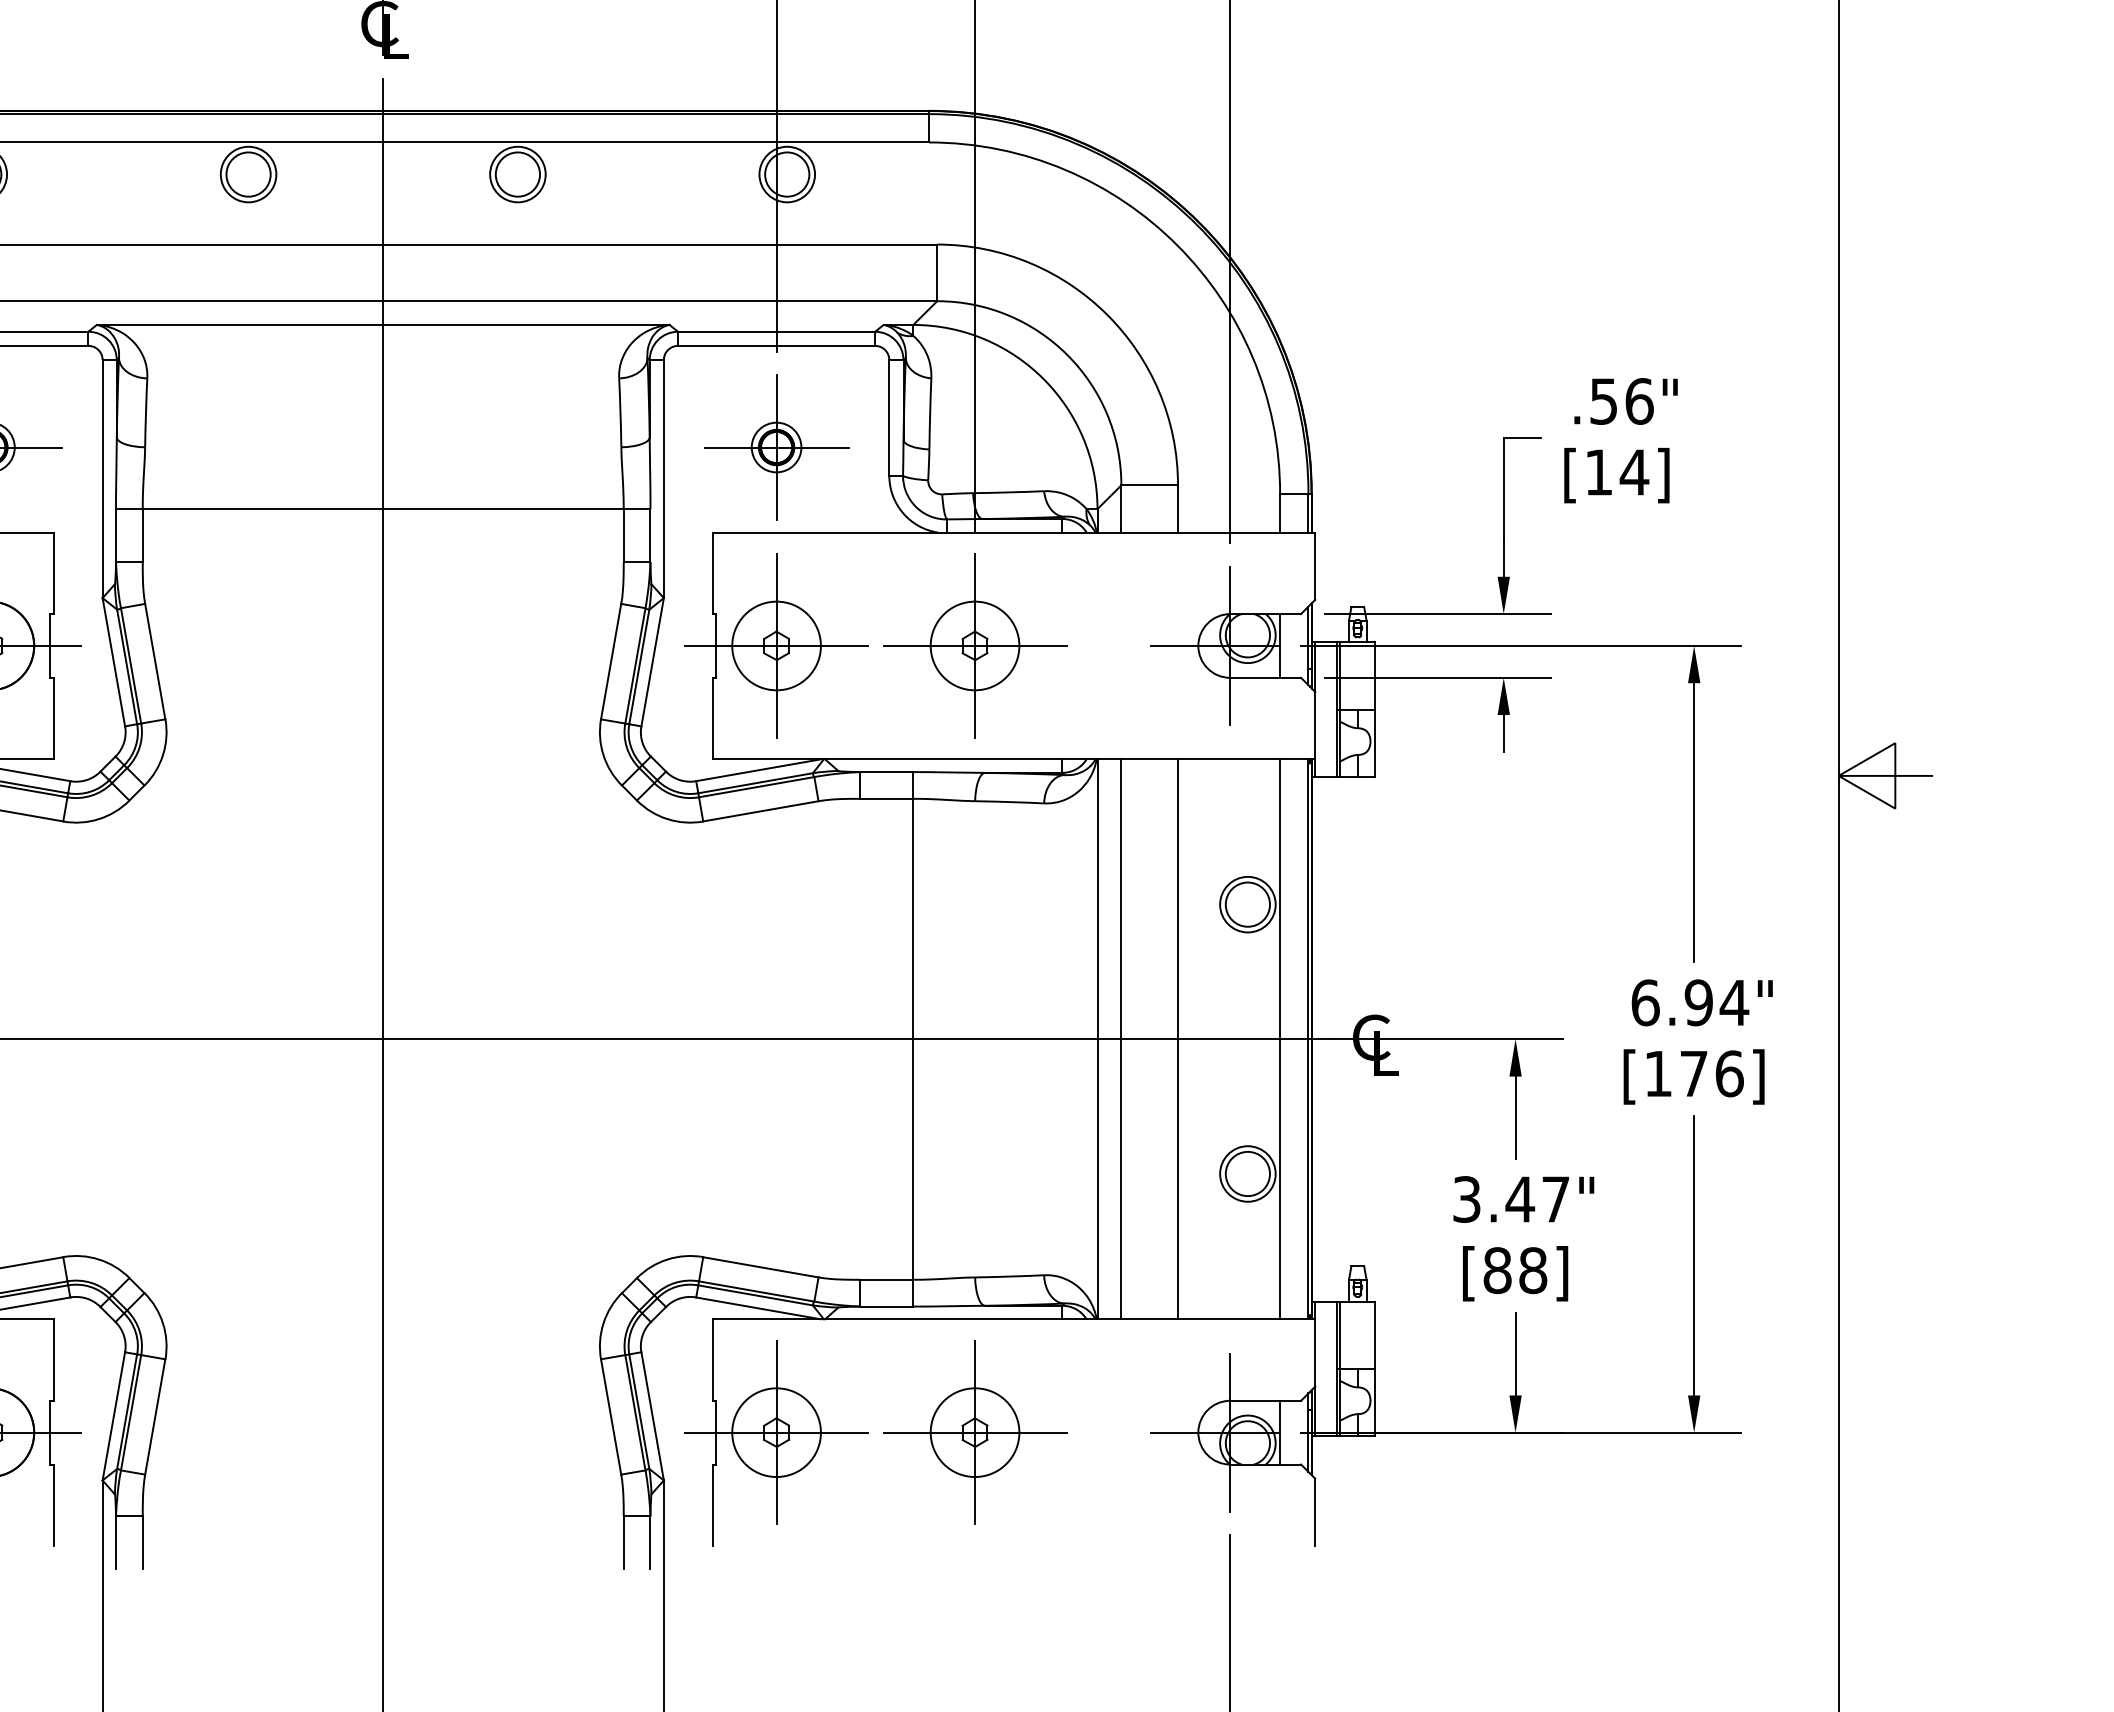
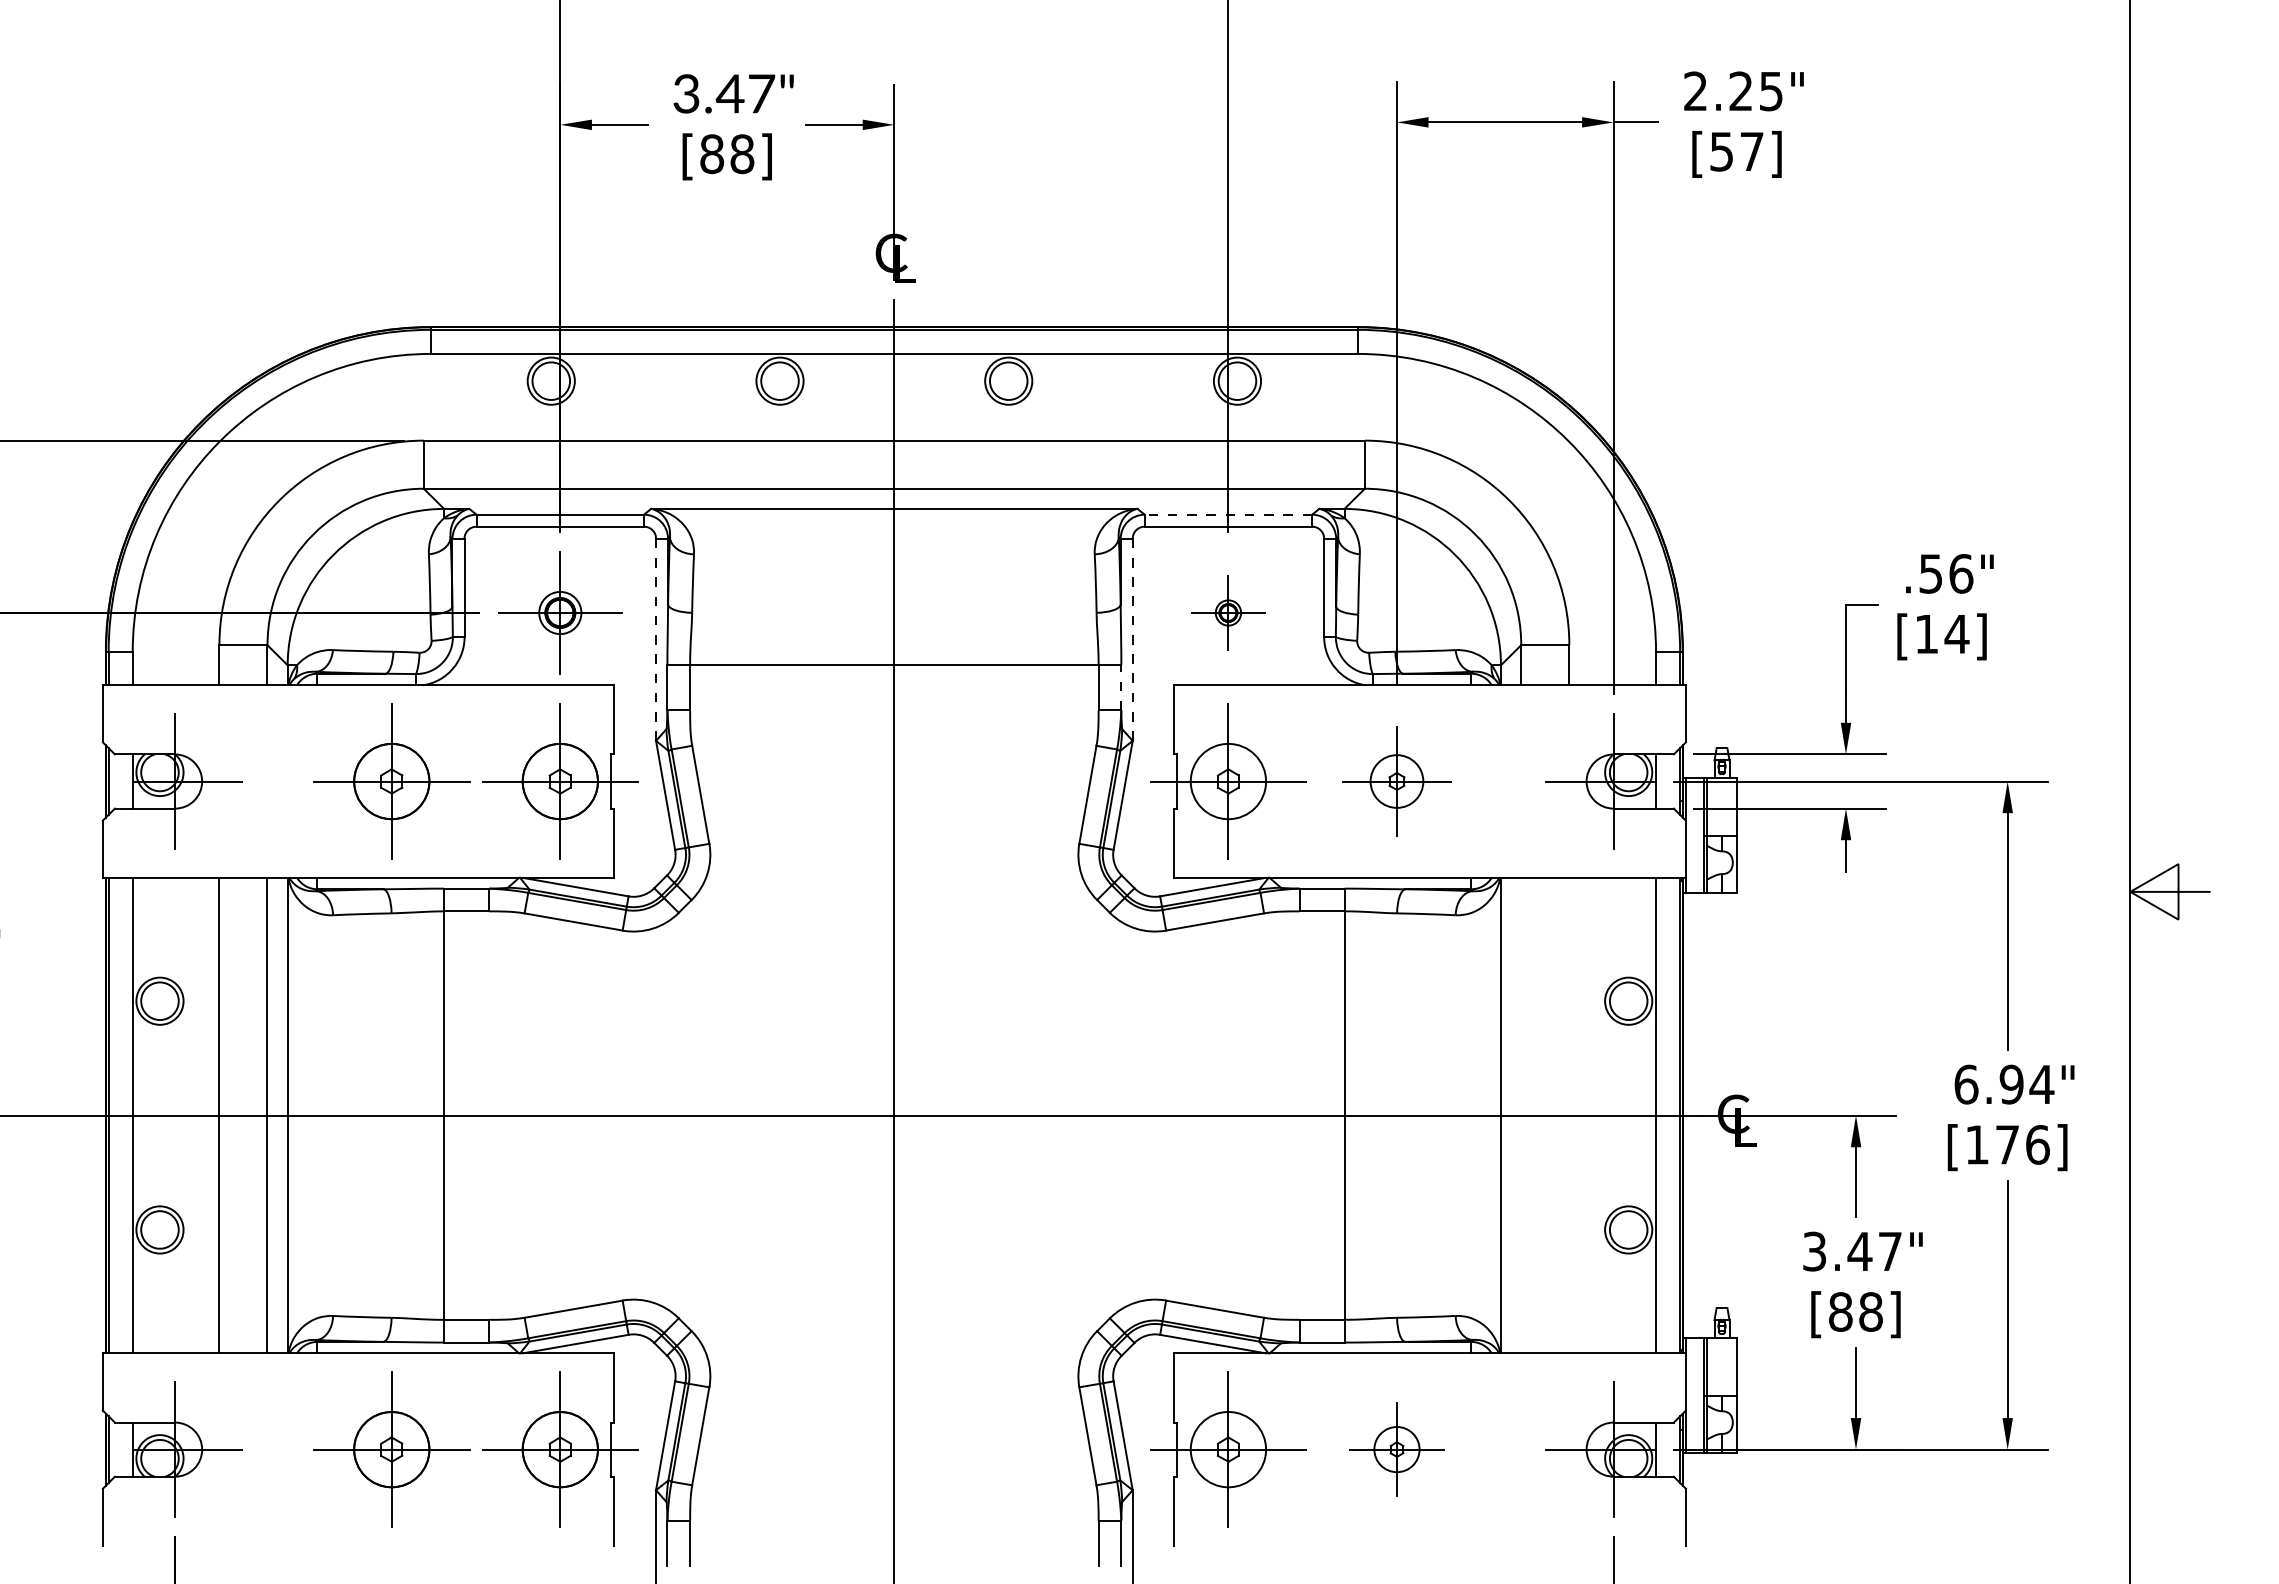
line: (776, 331) -> (1228, 514), solid -> dashed
part: (776, 446) -> (1228, 612), size x0.6
line: (663, 478) -> (1132, 639), solid -> dashed
line: (103, 479) -> (656, 640), solid -> dashed
line: (650, 535) -> (1121, 687), solid -> dashed
part: (974, 645) -> (1396, 781), size x0.7
line: (1121, 1039) -> (1521, 1115), removed
line: (1178, 1039) -> (1569, 1115), removed
part: (974, 1432) -> (1396, 1449), size x0.6

